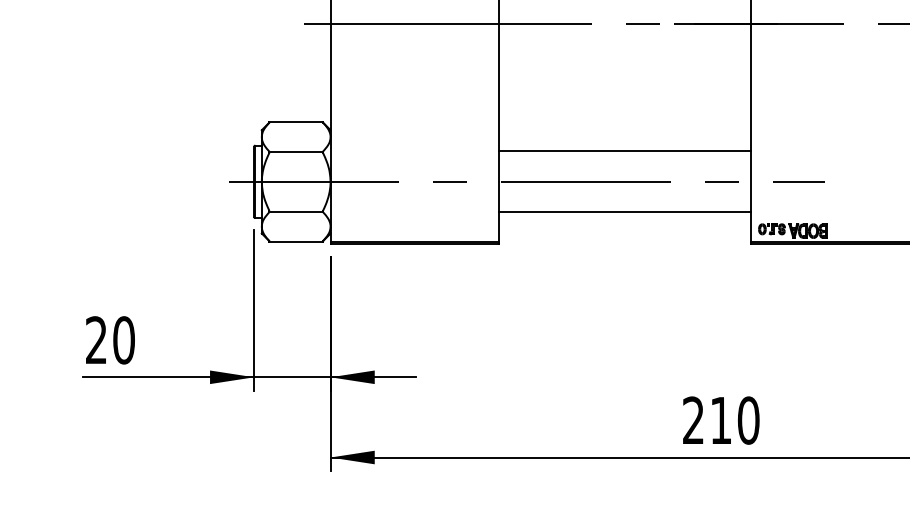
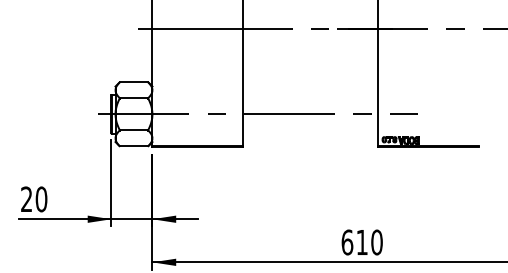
line: (624, 150) -> (310, 97), removed
line: (624, 212) -> (310, 130), removed
text: (693, 420) -> (347, 242), 210 -> 610

